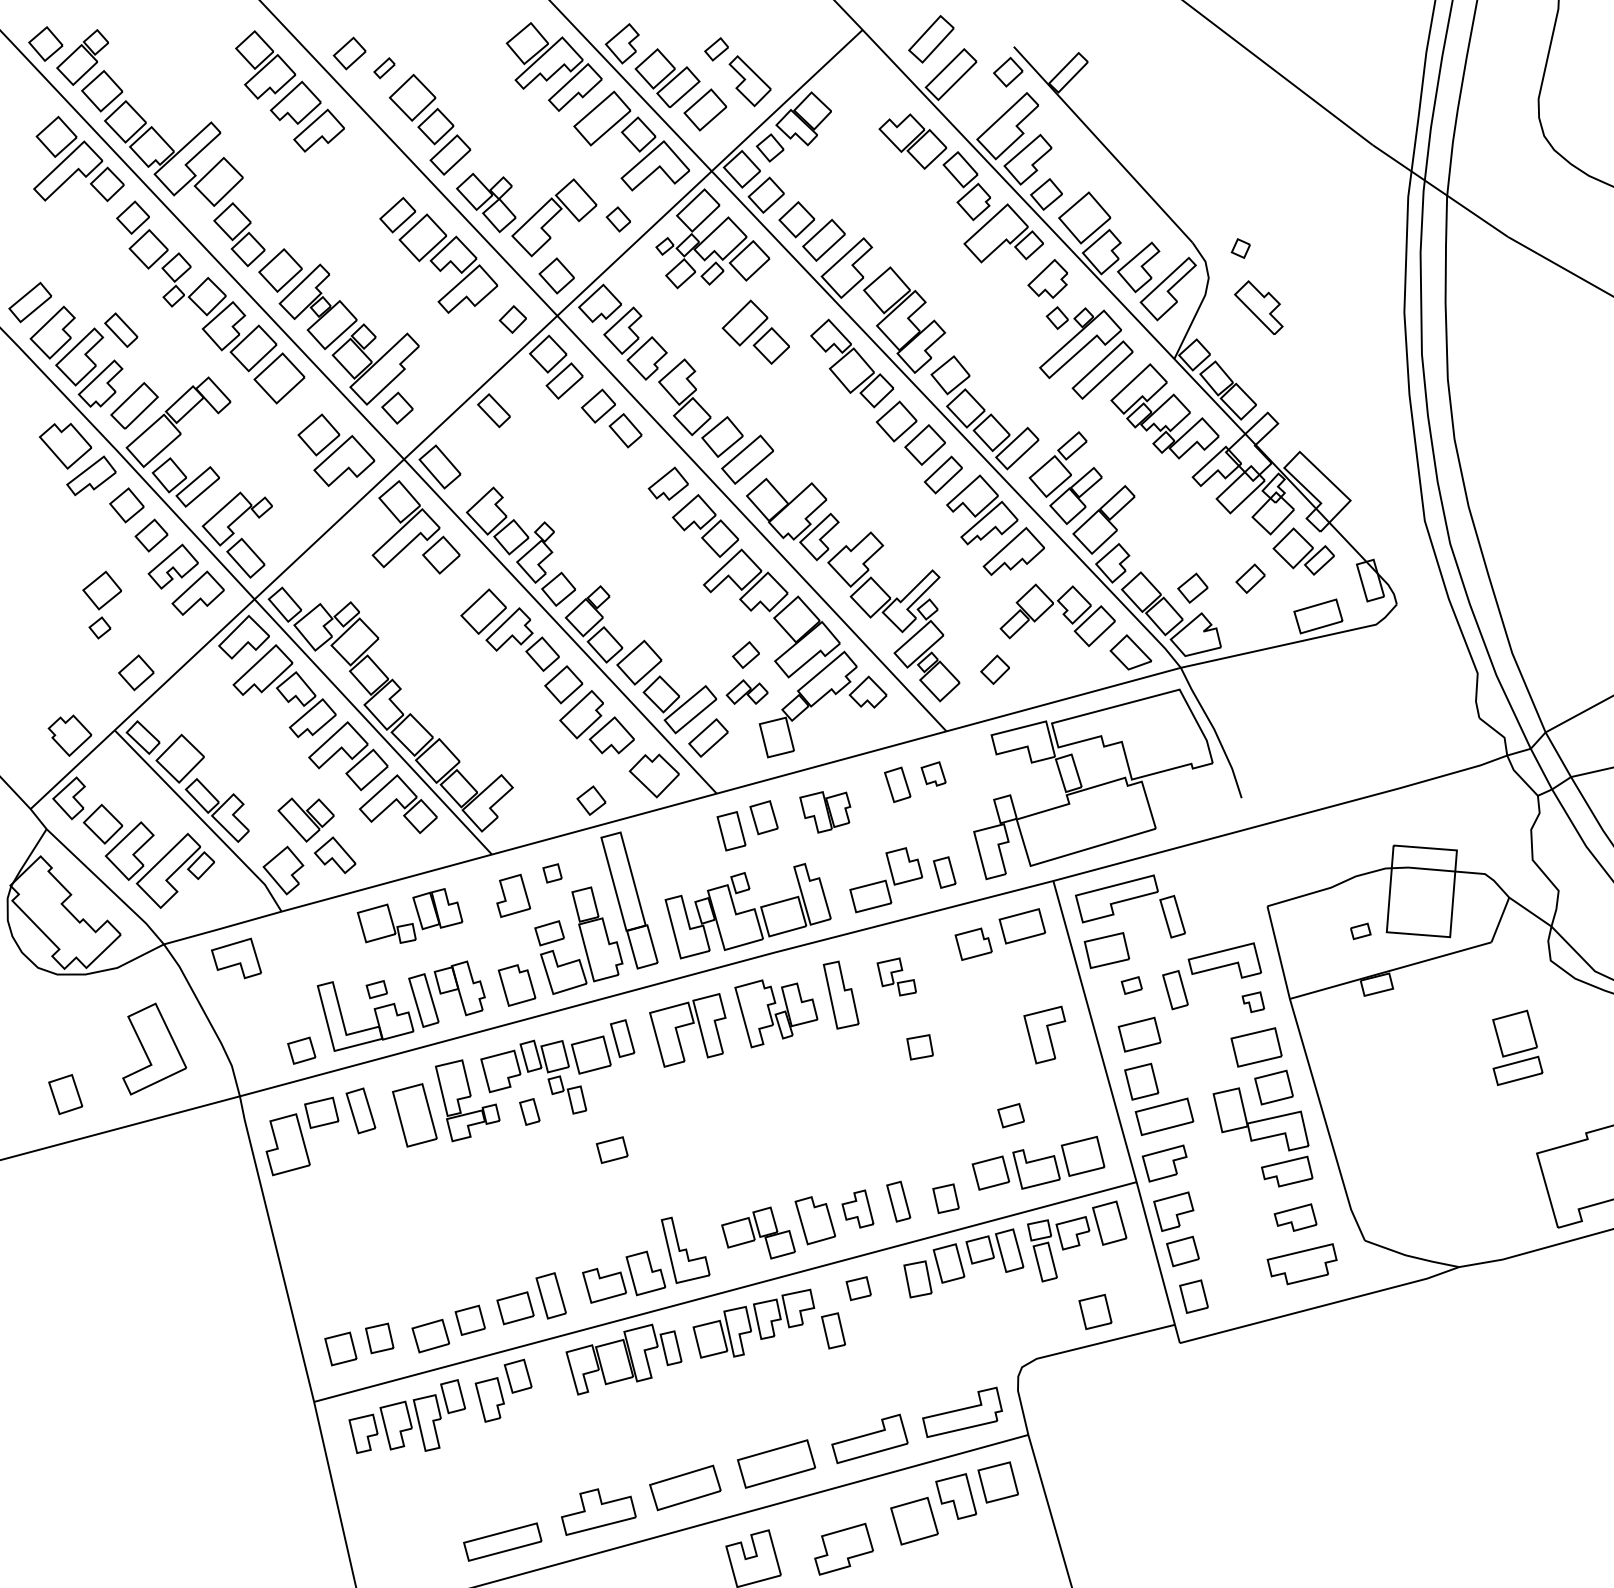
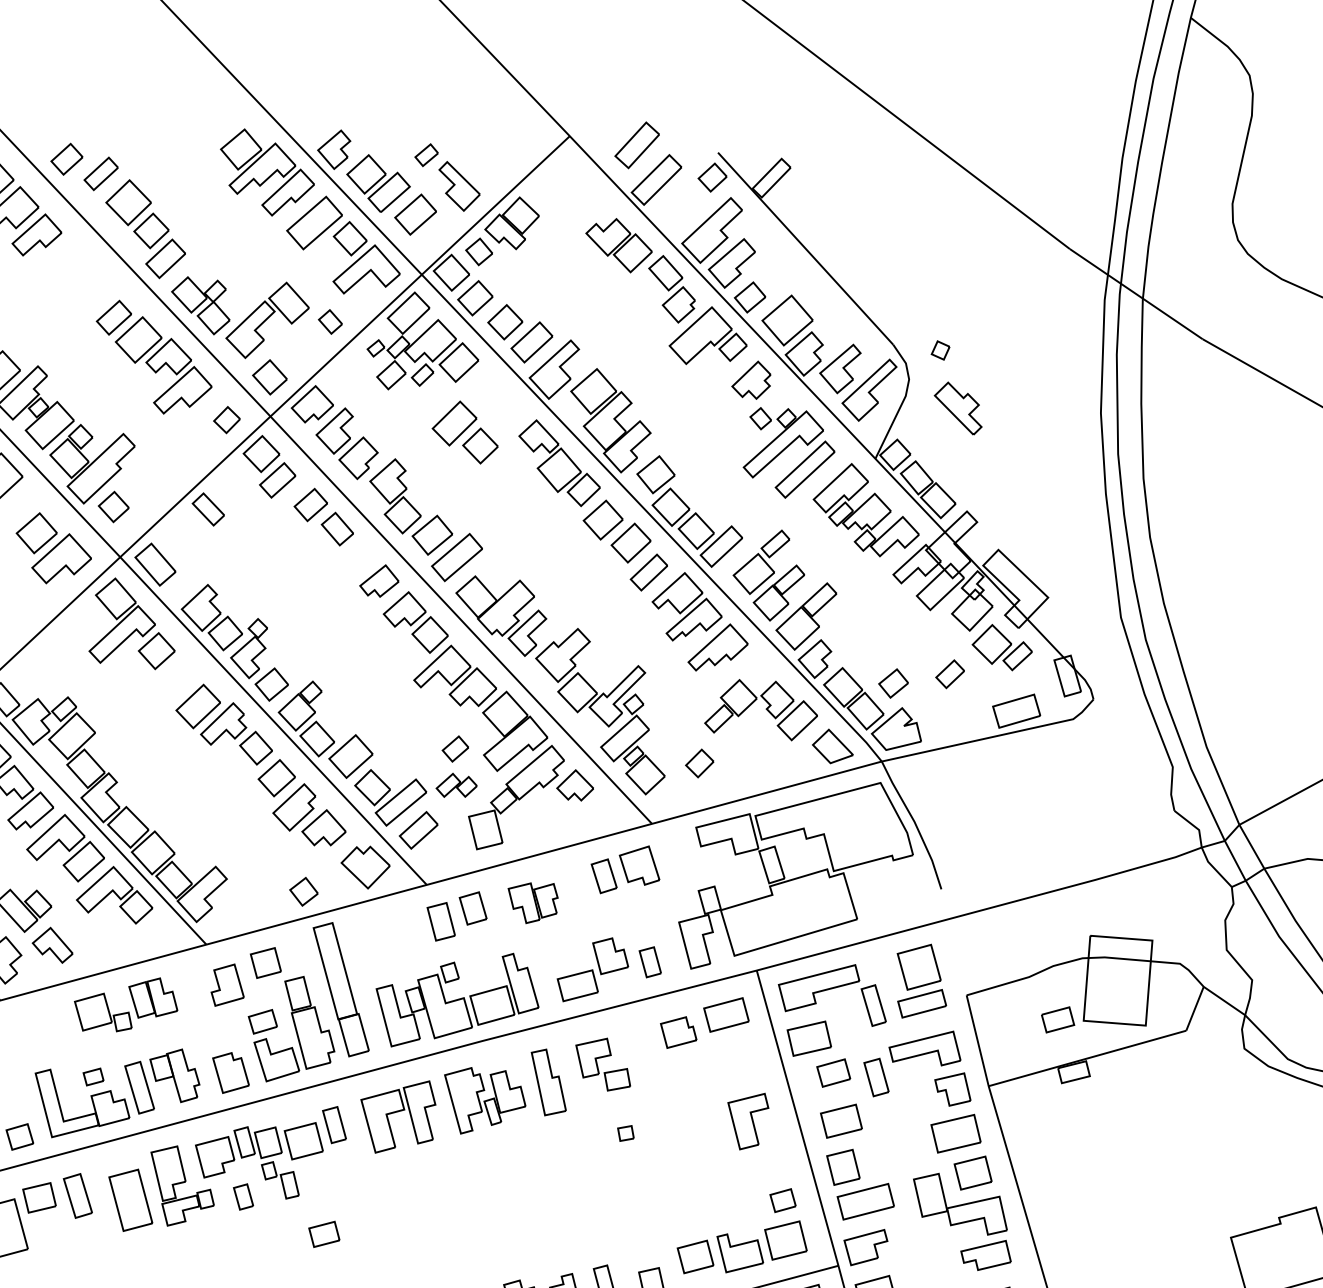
part: (384, 67) -> (101, 172), size x1.67
part: (933, 773) -> (639, 865), size x1.67
part: (552, 873) -> (265, 963), size x1.67
part: (1360, 931) -> (1057, 1020), size x1.67
part: (896, 976) -> (602, 1064), size x1.43
part: (1131, 985) -> (833, 1073), size x1.67
part: (1253, 1001) -> (953, 1088), size x1.67
part: (919, 1046) -> (625, 1132), size x0.62
part: (1517, 1047) -> (921, 980), moved
part: (1010, 1115) -> (782, 1200), moved

